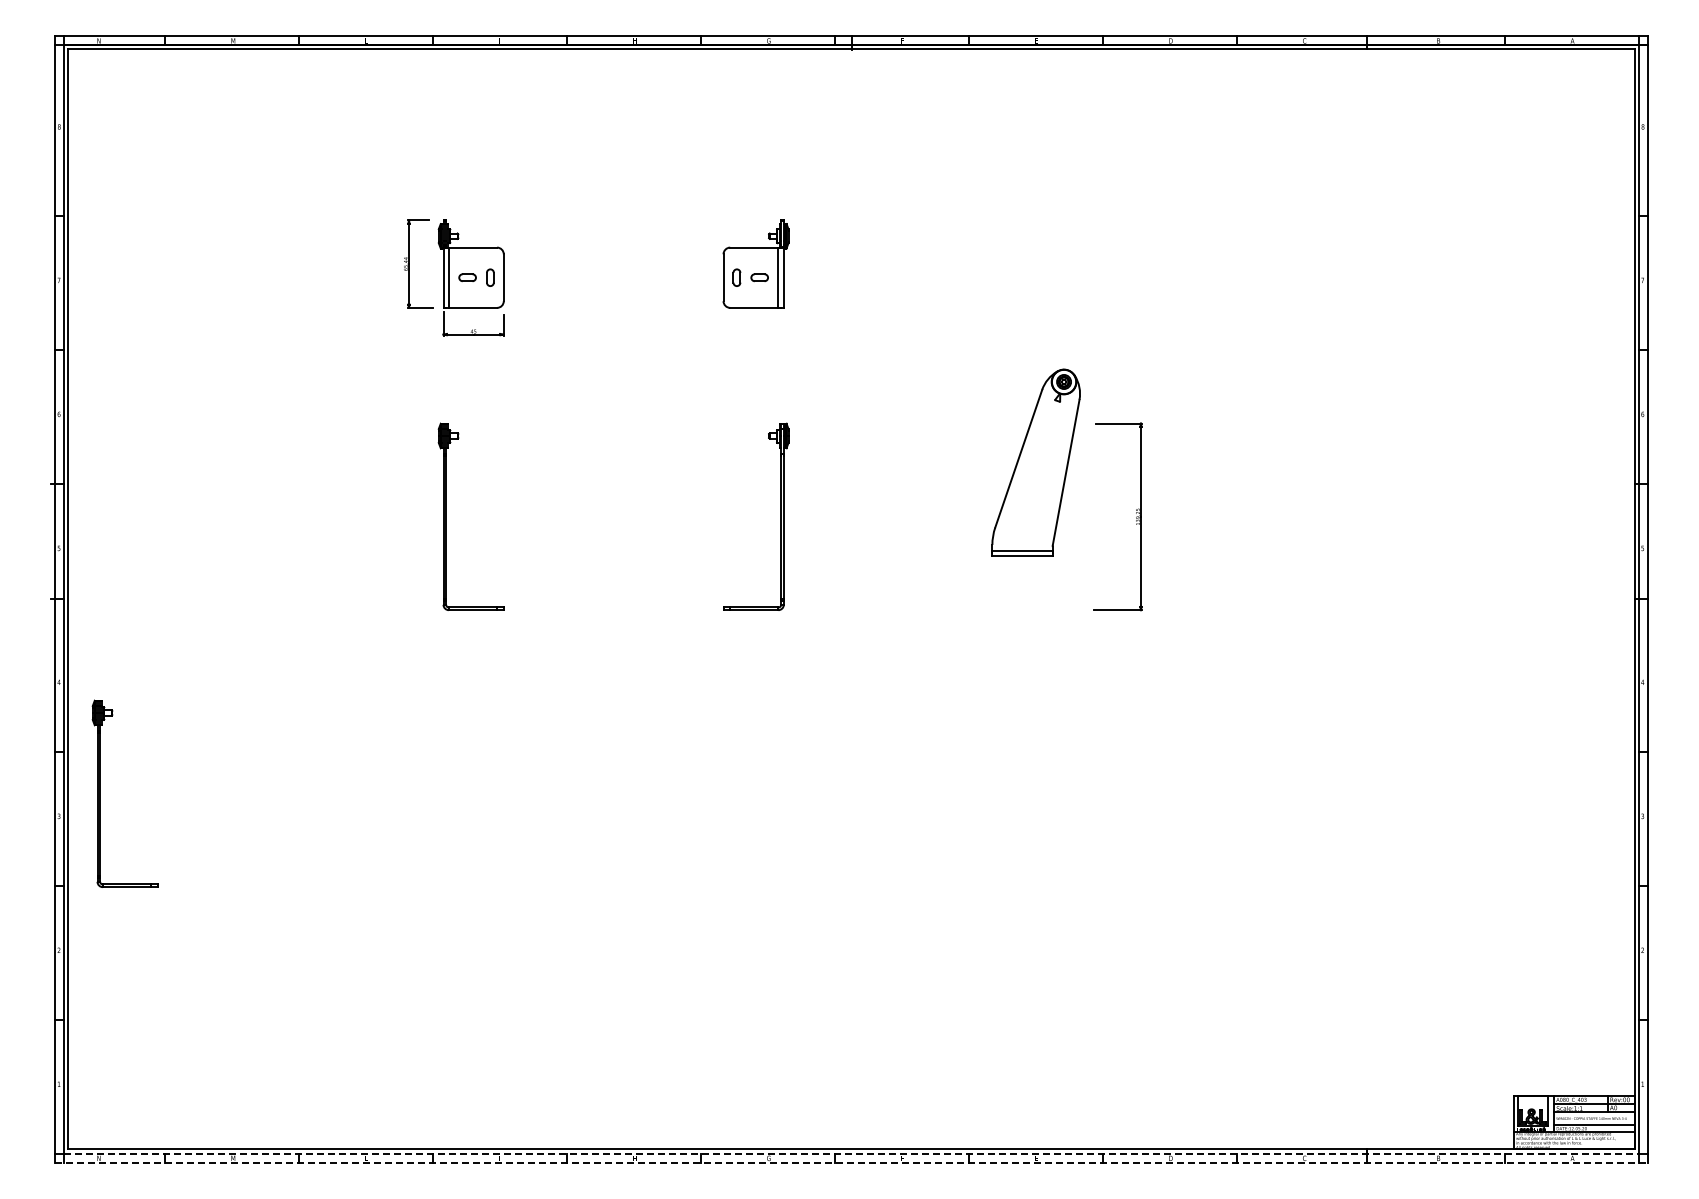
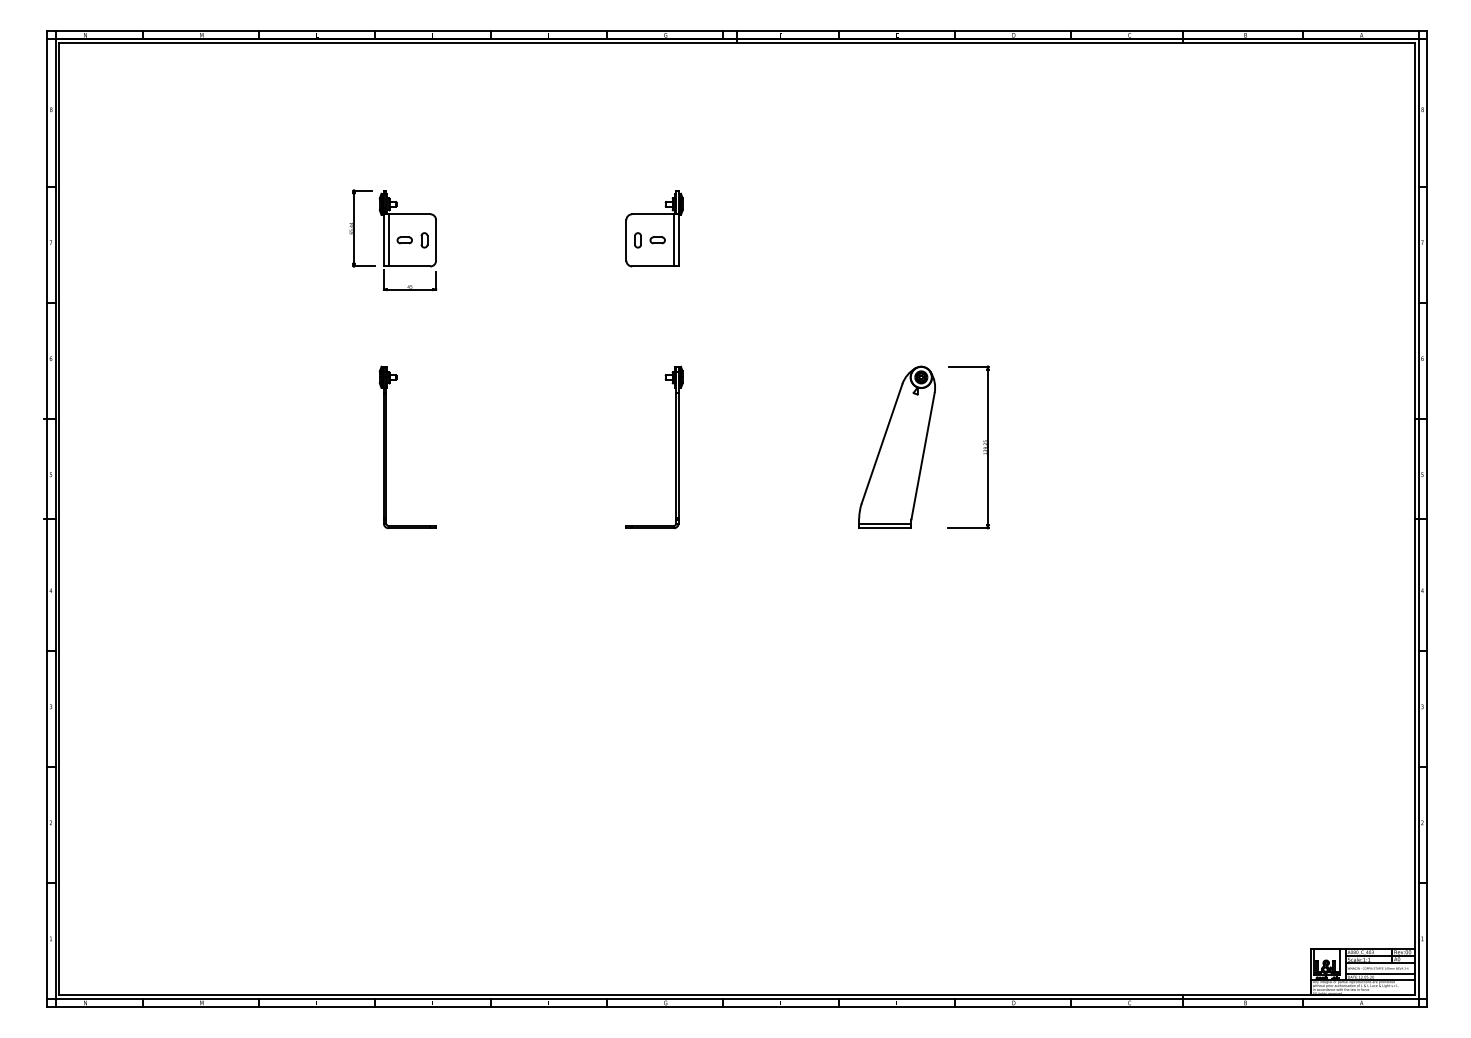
part: (1035, 462) -> (896, 447), moved
part: (100, 793) -> (86, 687), removed
line: (852, 1153) -> (738, 998), dashed -> solid
line: (851, 1162) -> (737, 1006), dashed -> solid

